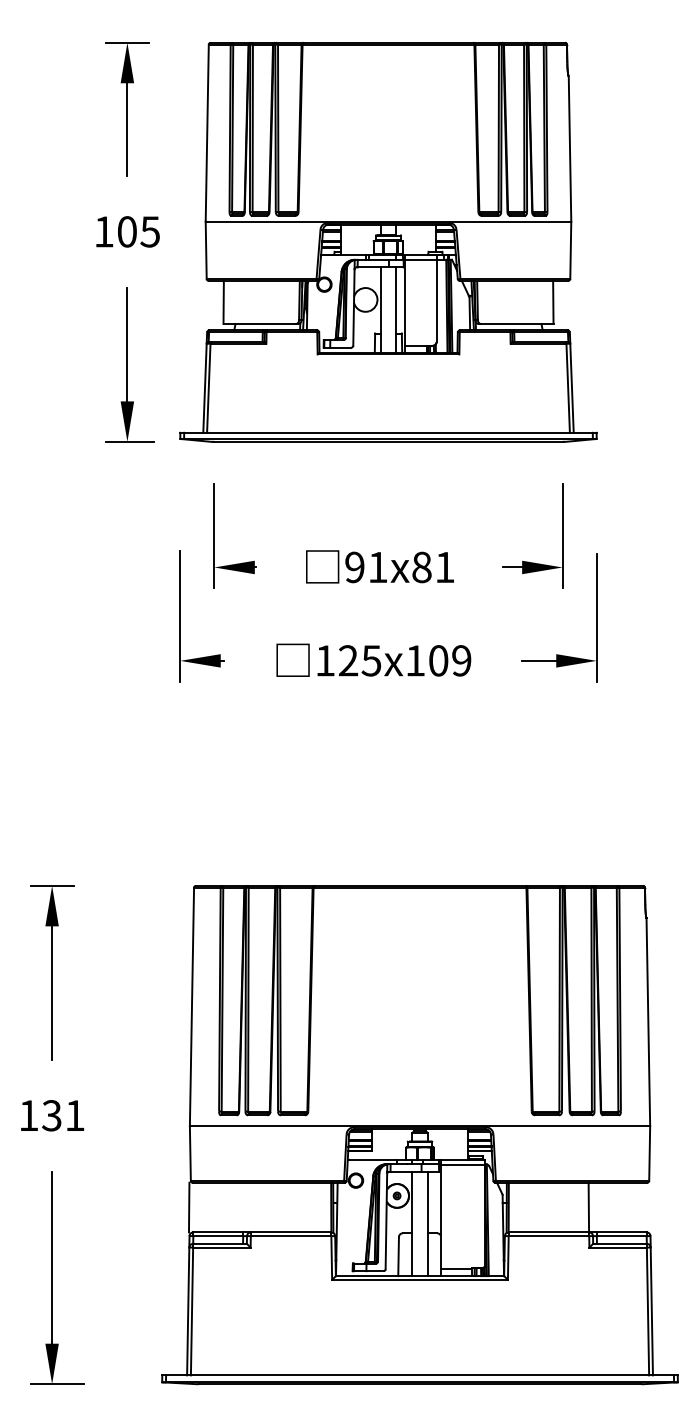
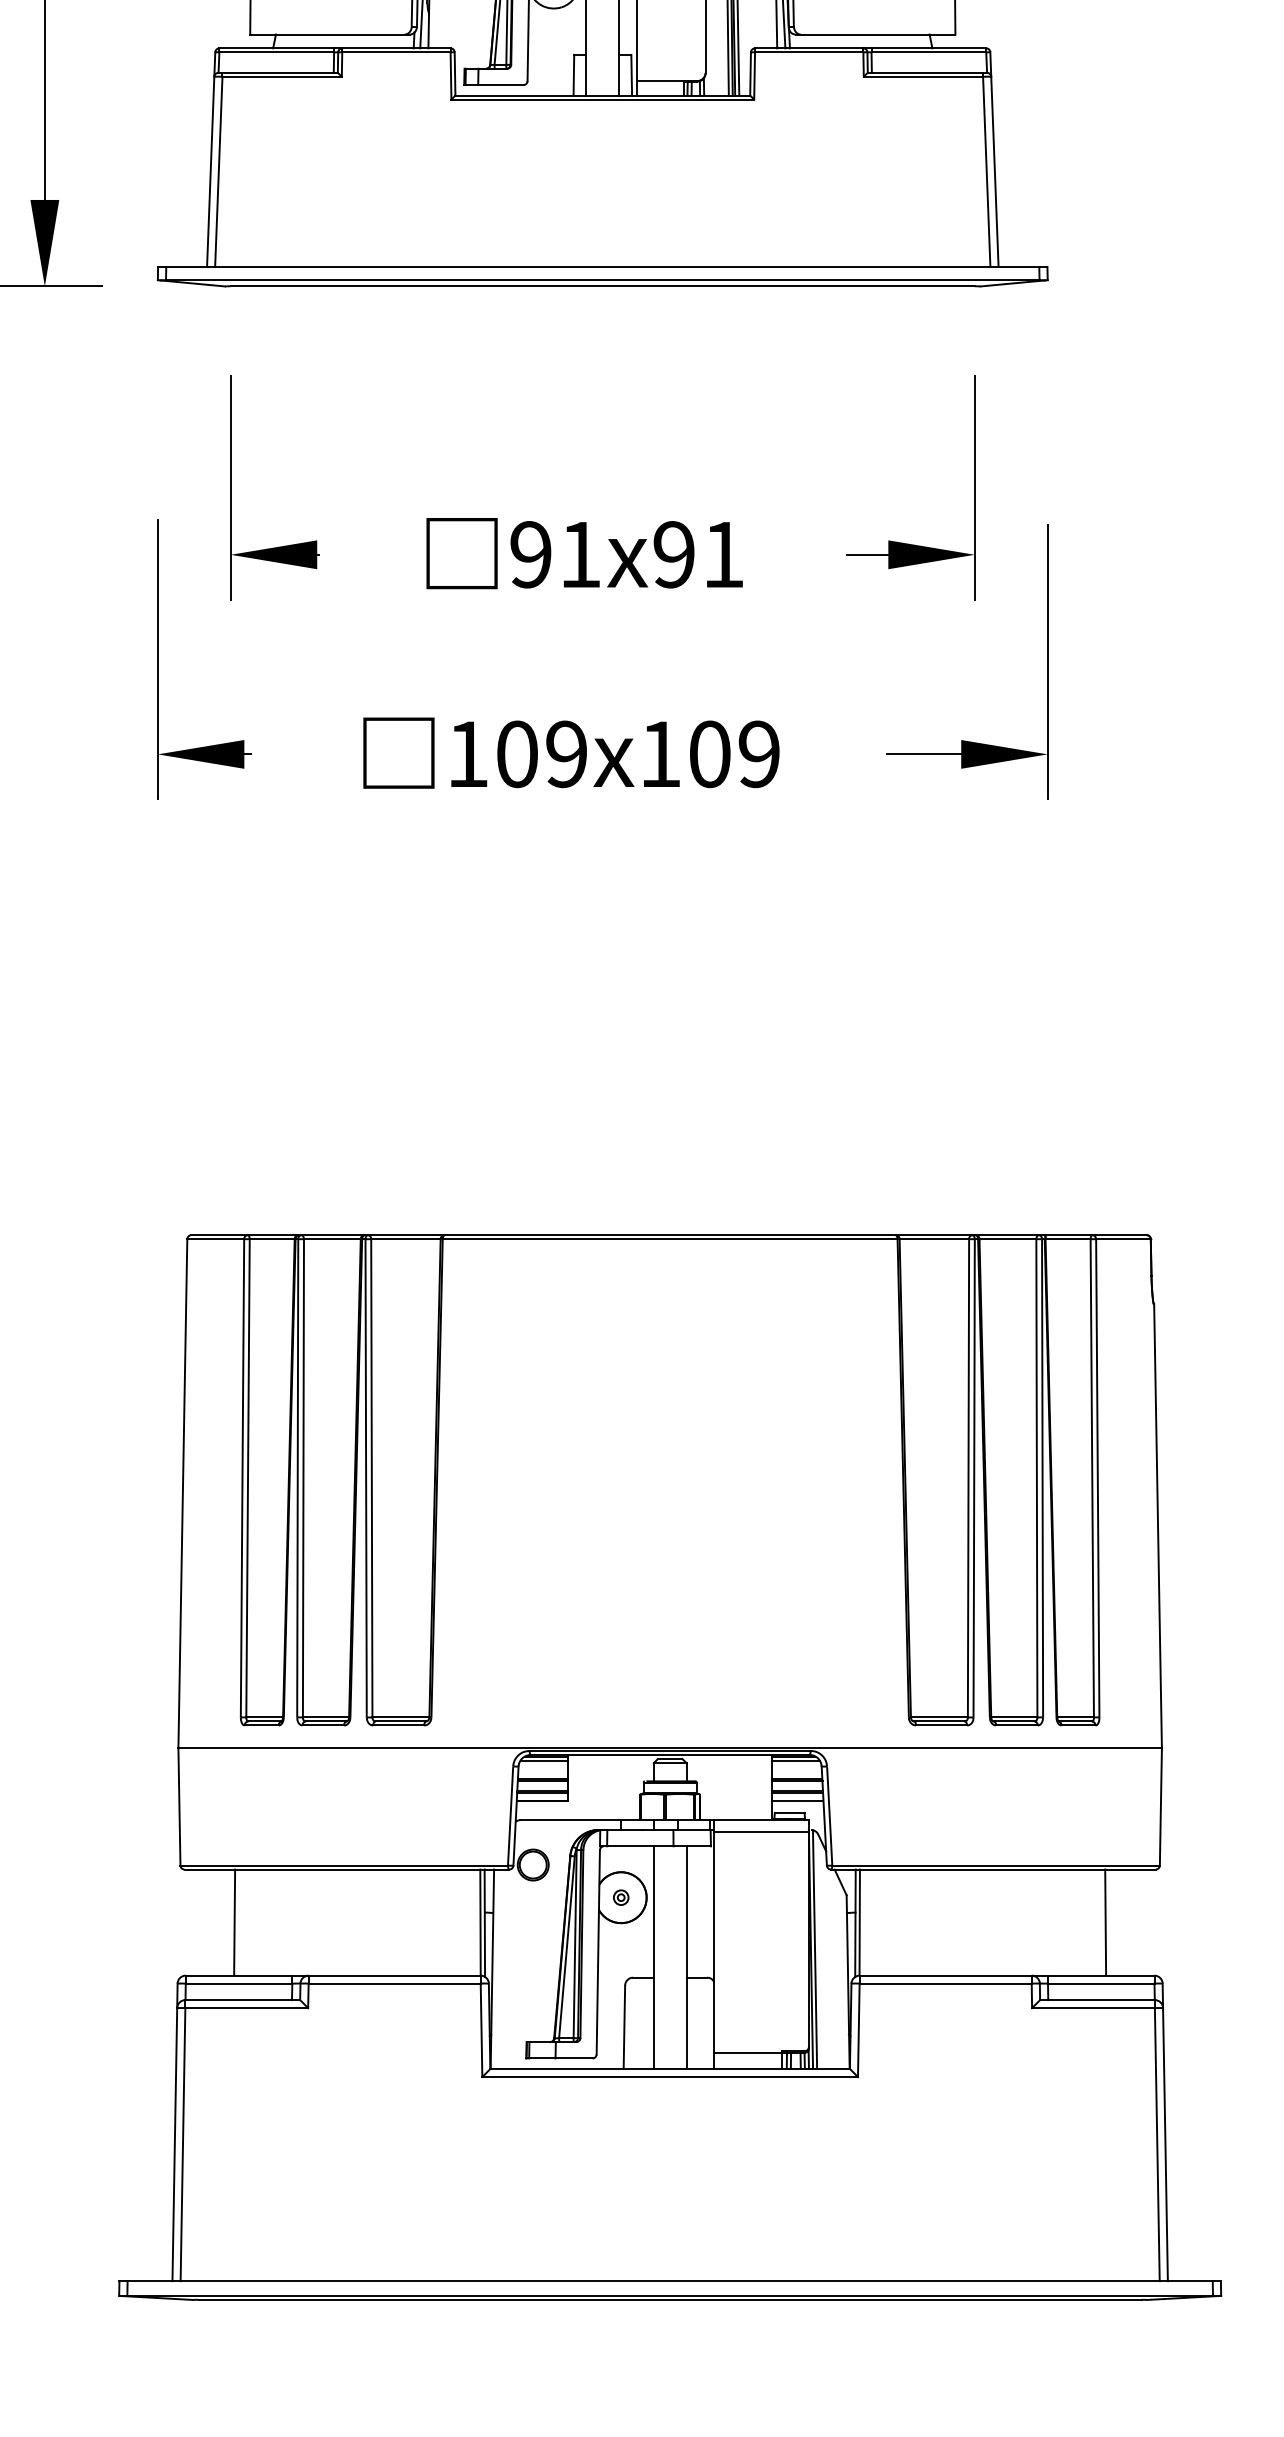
text: (421, 567) -> (673, 554), 91x81 -> 91x91
text: (360, 660) -> (542, 753), 125x109 -> 109x109
line: (188, 1207) -> (233, 1922), moved
line: (588, 1207) -> (1104, 1922), moved

